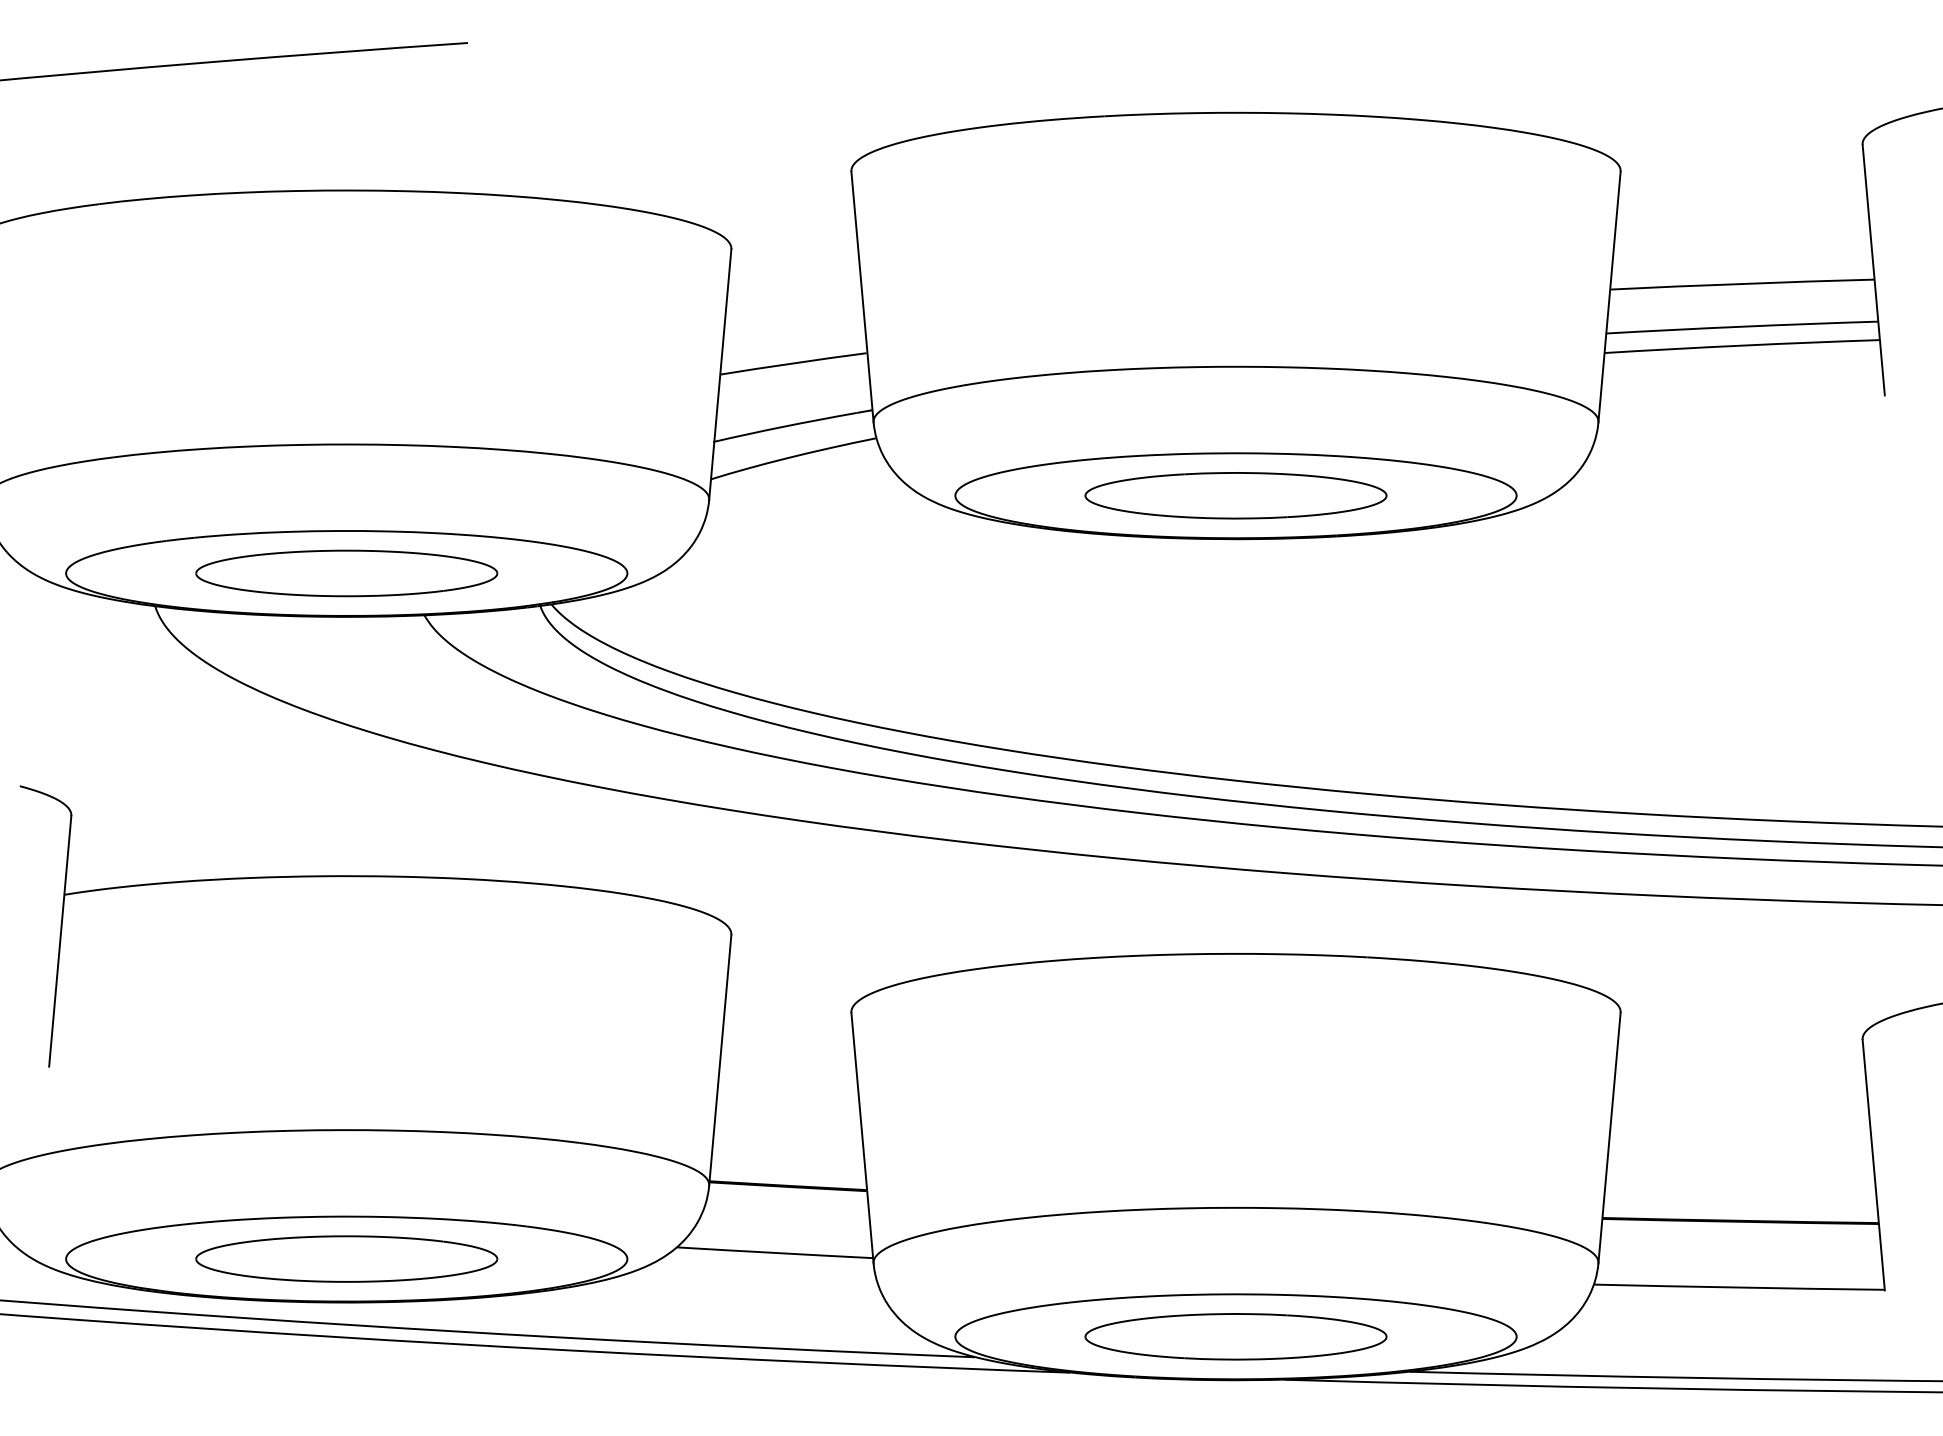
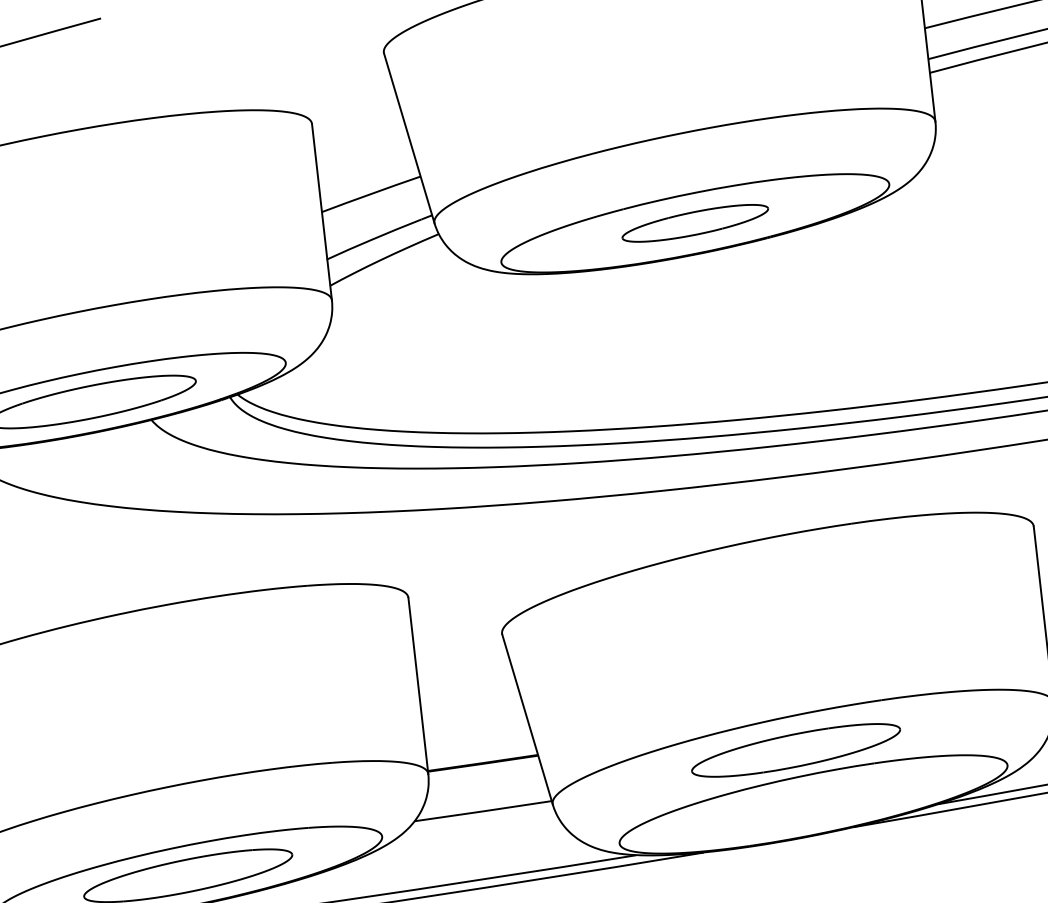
part: (1235, 495) -> (694, 223), size x0.7
part: (1235, 1336) -> (795, 750), moved

